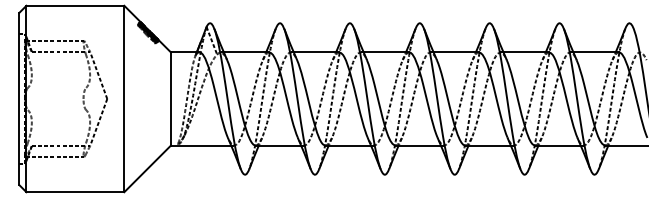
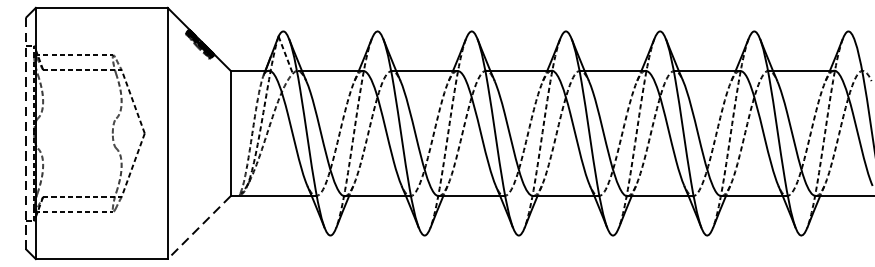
line: (19, 98) -> (26, 132), solid -> dashed
line: (147, 168) -> (198, 227), solid -> dashed

